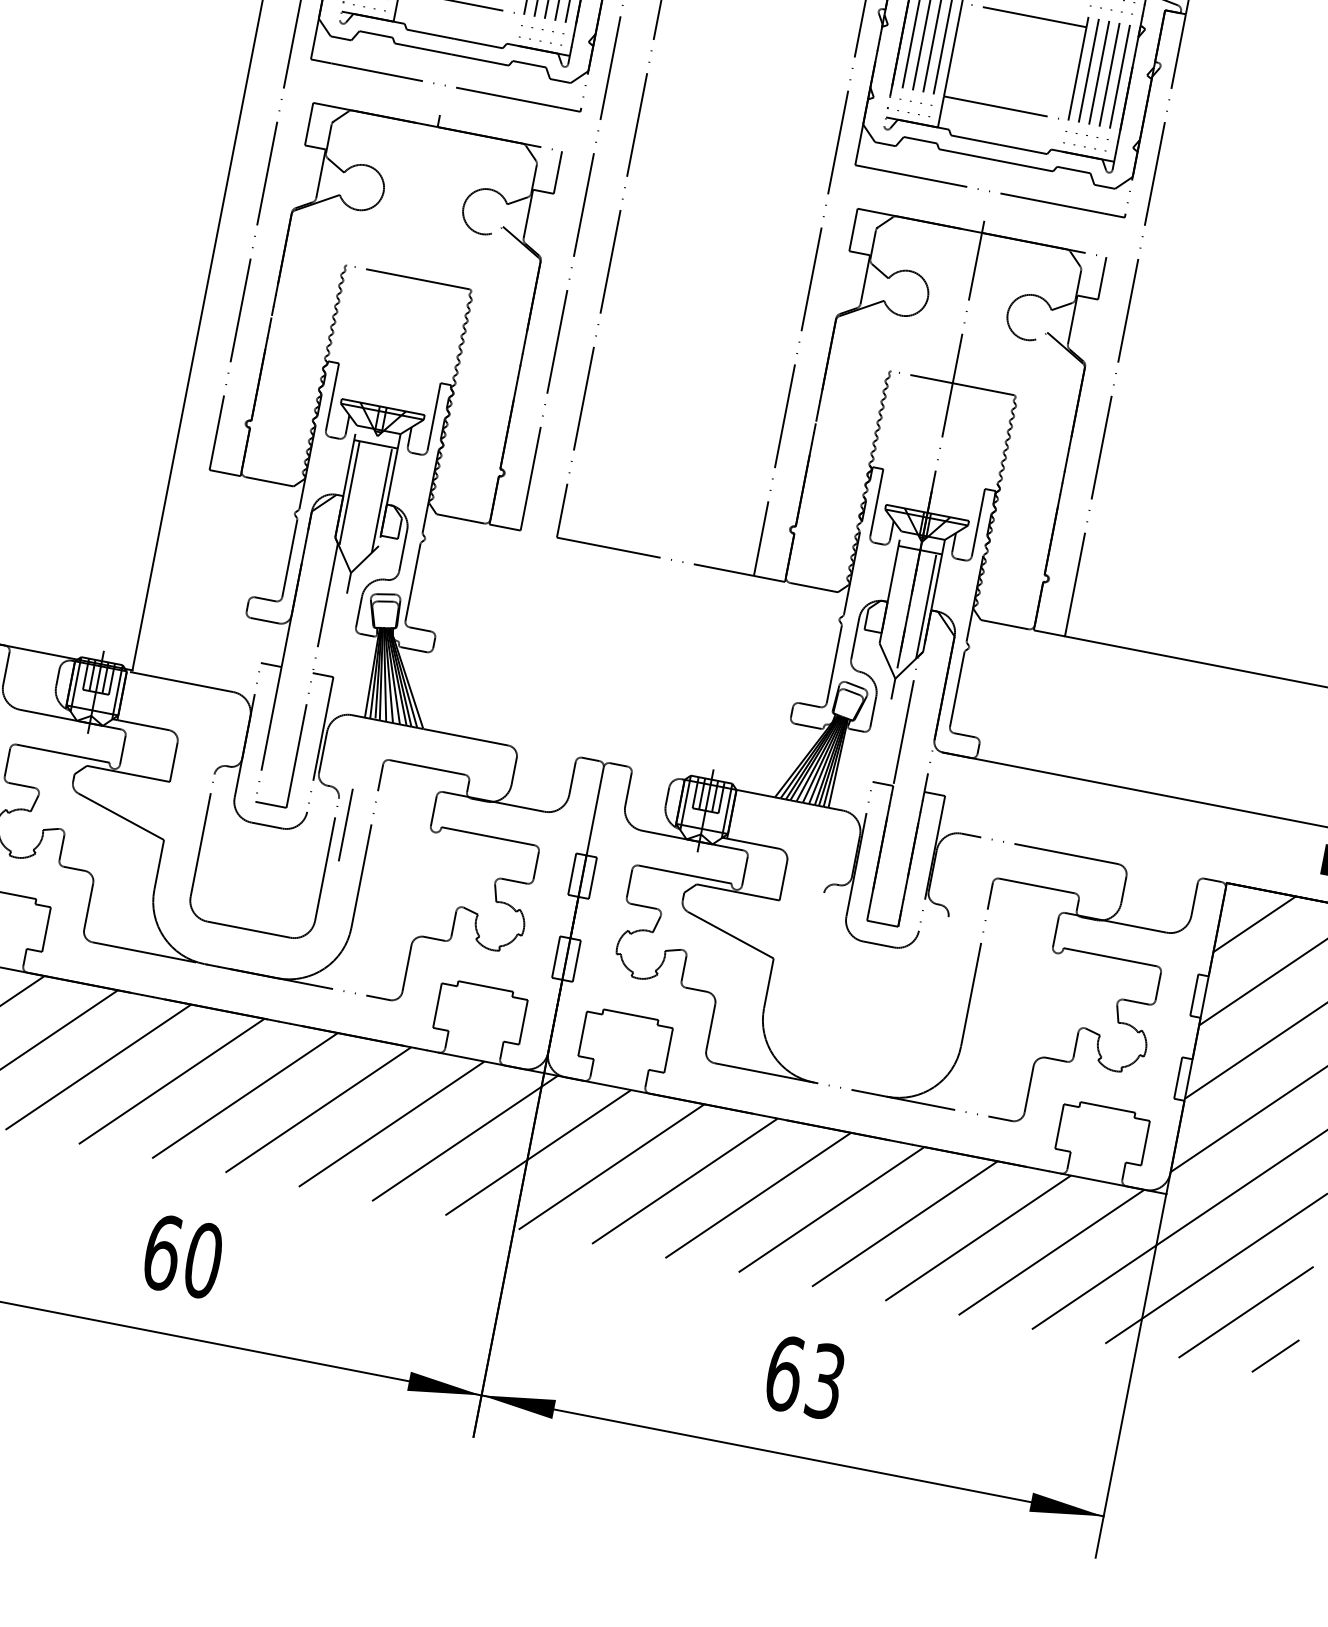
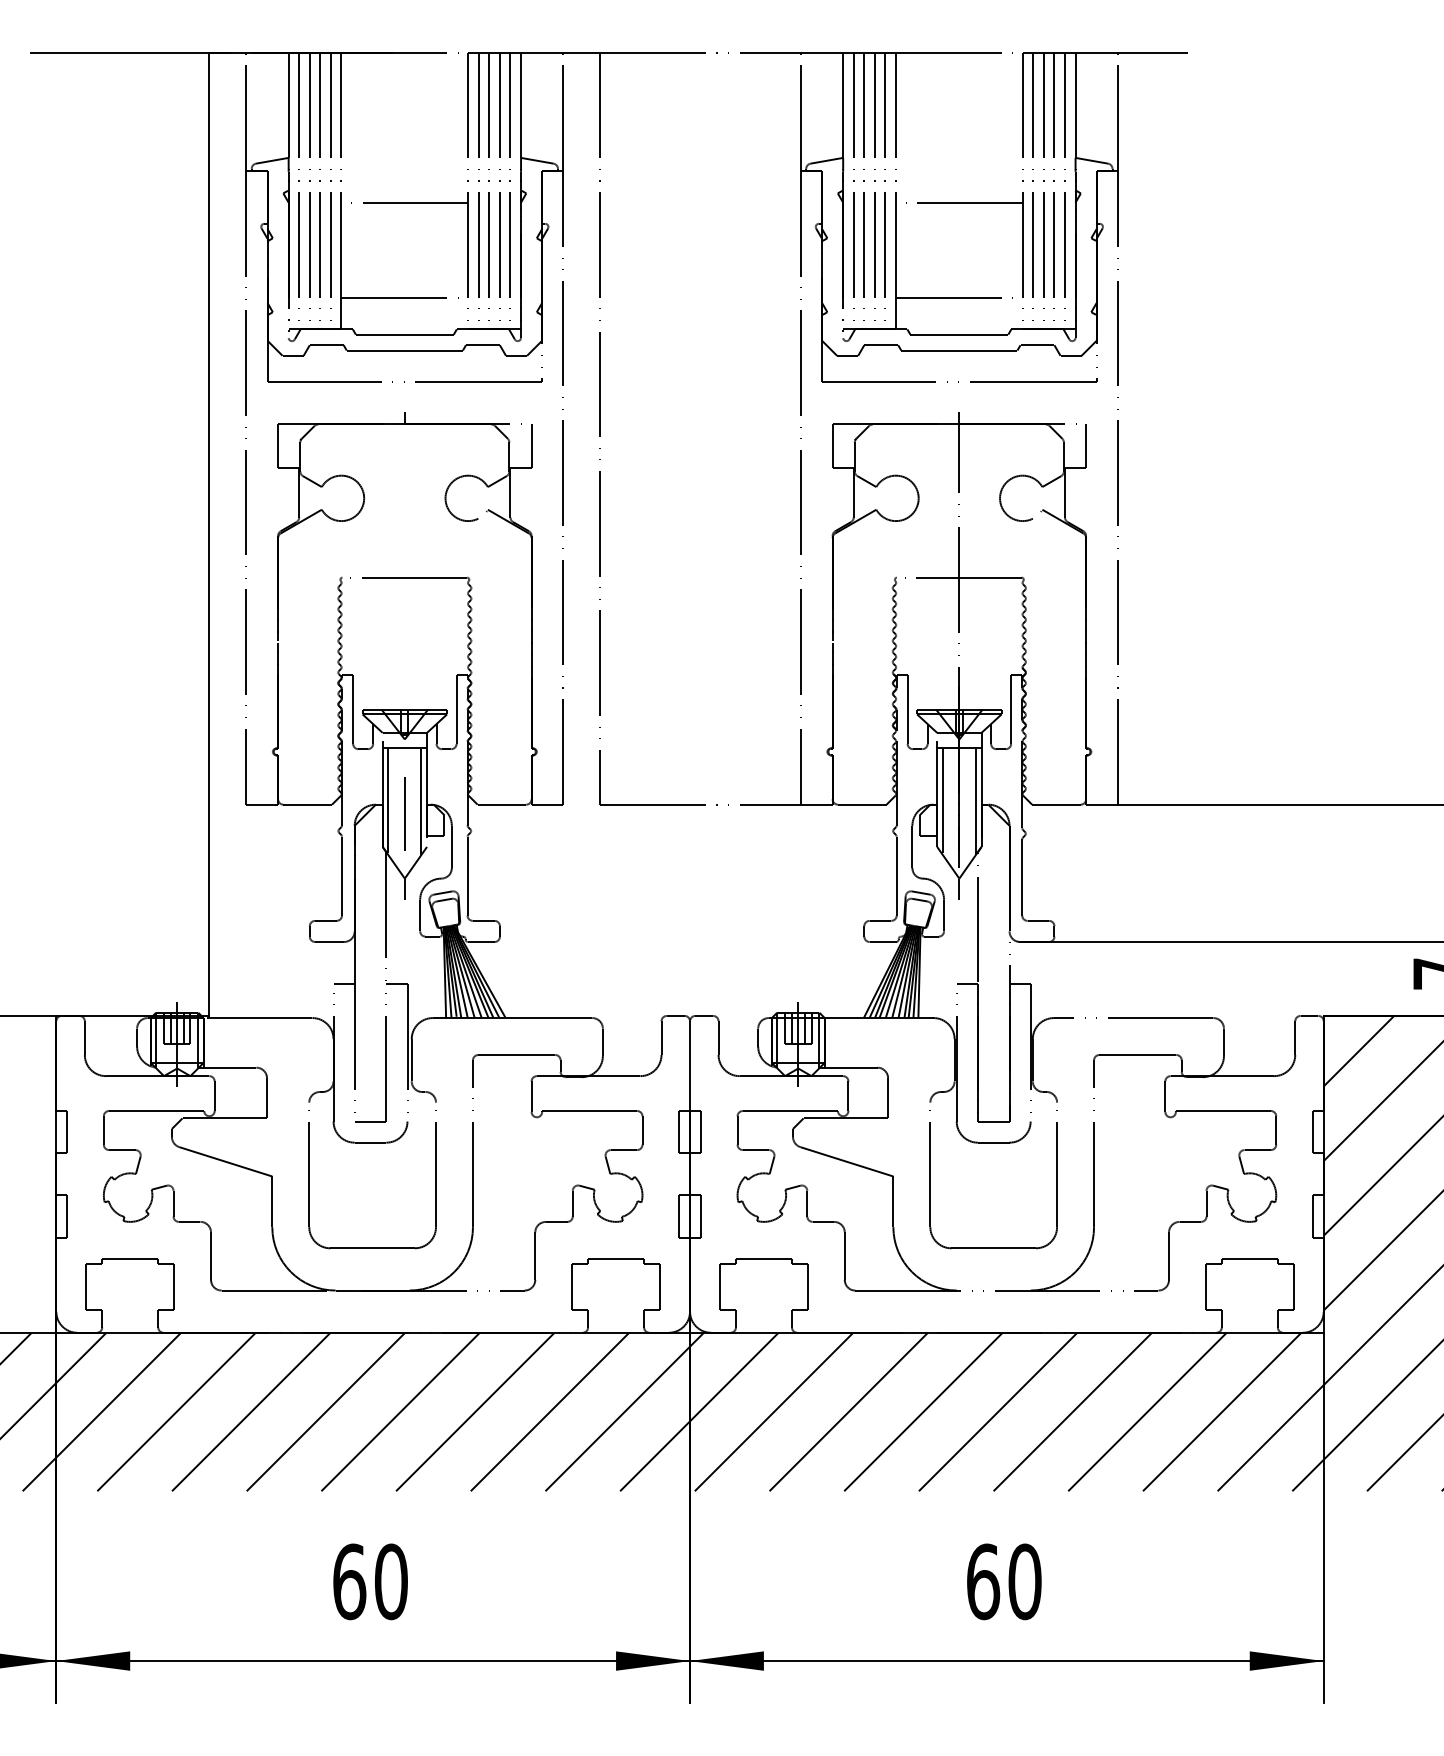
line: (893, 598) -> (942, 800), added
line: (345, 824) -> (404, 813), moved
part: (809, 968) -> (930, 1179), added
text: (825, 1381) -> (1024, 1581), 63 -> 60

